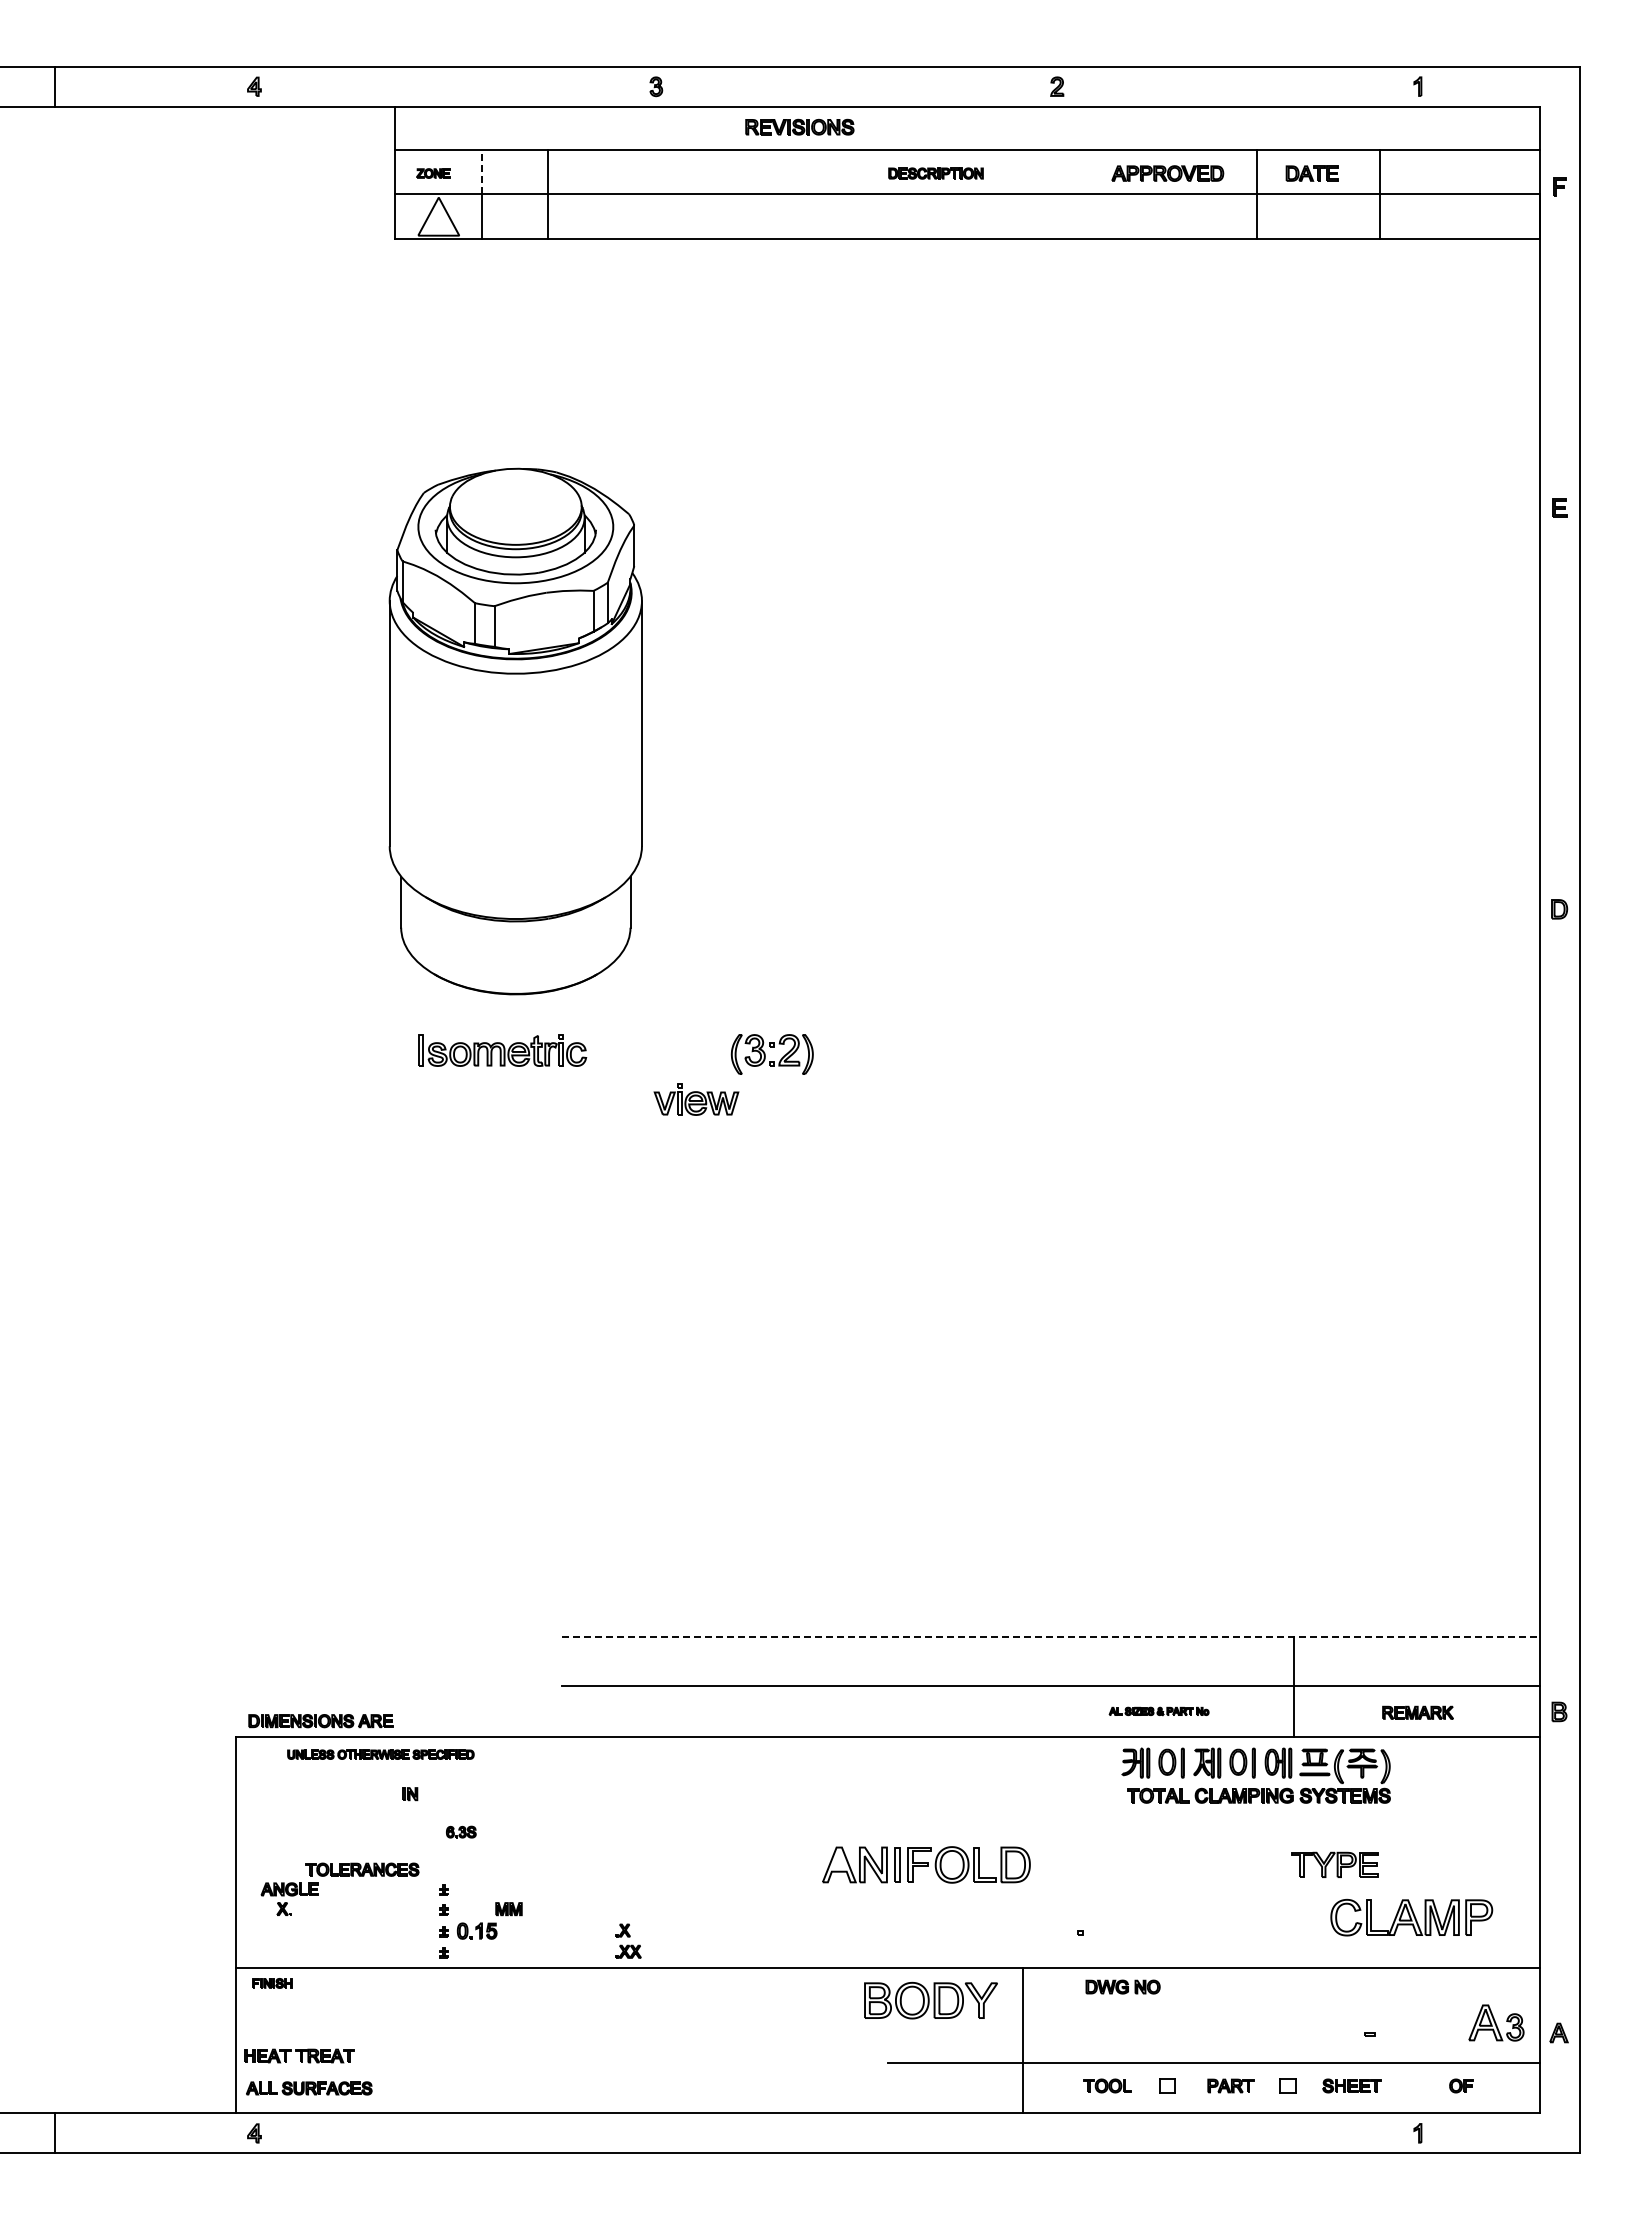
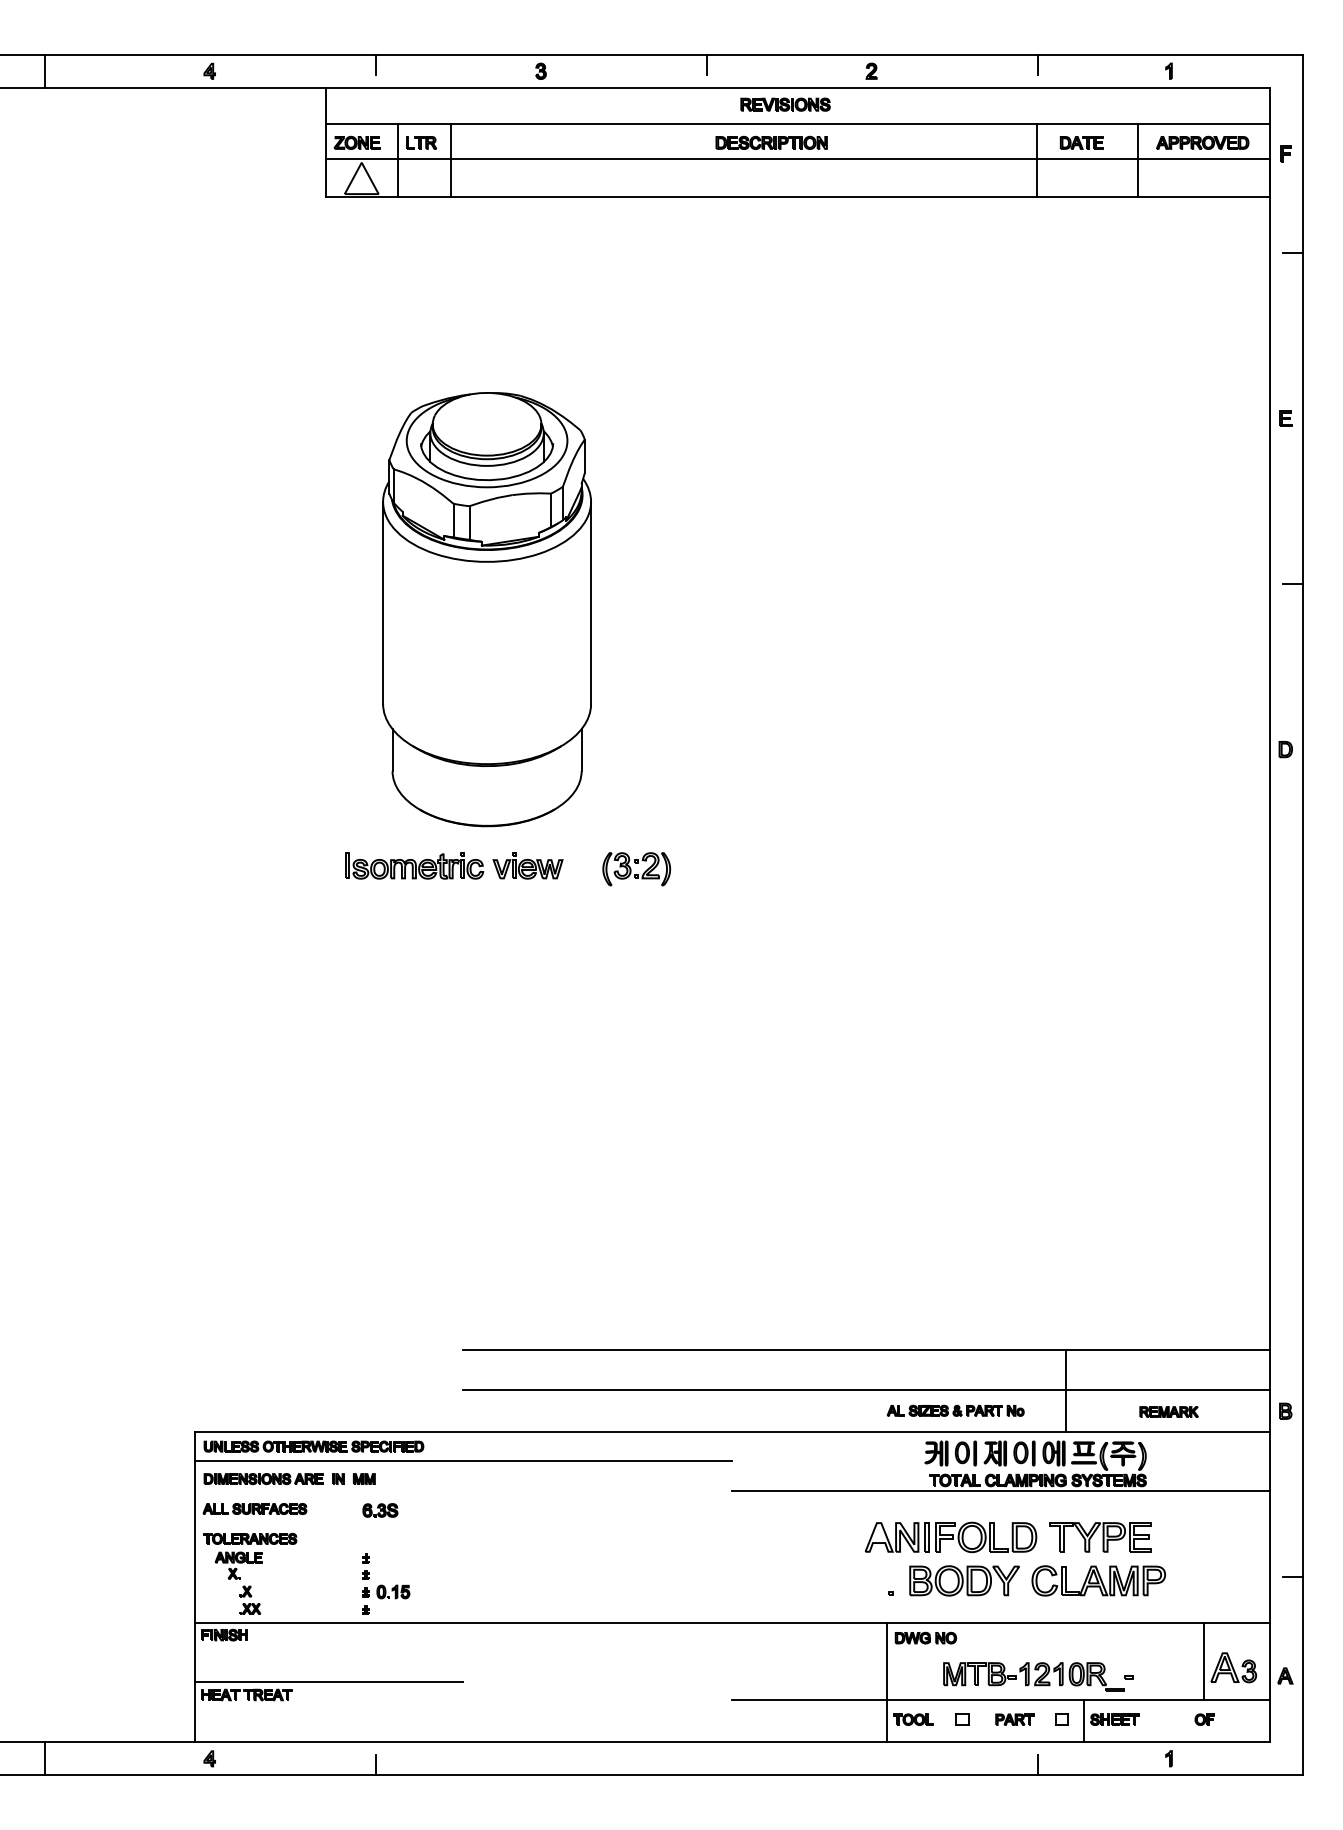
line: (456, 78) -> (376, 64), added
line: (857, 78) -> (706, 64), added
line: (1258, 78) -> (1037, 64), added
part: (799, 126) -> (785, 104), moved
line: (482, 171) -> (397, 141), dashed -> solid
part: (433, 173) -> (357, 142), size x1.67
part: (511, 173) -> (421, 142), added
part: (935, 173) -> (771, 142), size x1.43
part: (1167, 173) -> (1202, 142), moved
line: (1567, 307) -> (1292, 253), added
line: (1567, 708) -> (1292, 583), added
part: (515, 731) -> (486, 609), moved
part: (696, 1099) -> (528, 865), moved
line: (1050, 1637) -> (866, 1349), dashed -> solid
part: (1158, 1711) -> (955, 1410), size x1.67
part: (320, 1721) -> (263, 1479), moved
part: (380, 1754) -> (313, 1446), size x1.43
line: (561, 1772) -> (462, 1461), added
line: (1213, 1809) -> (1000, 1491), added
part: (460, 1831) -> (379, 1509), size x1.43
part: (926, 1864) -> (951, 1537), moved
part: (1335, 1864) -> (1101, 1537), size x1.43
part: (362, 1869) -> (250, 1538), moved
part: (508, 1909) -> (363, 1479), moved
line: (1567, 1912) -> (1292, 1576), added
part: (1411, 1917) -> (1098, 1580), moved
part: (628, 1940) -> (250, 1599), moved
part: (272, 1983) -> (224, 1635), size x1.43
part: (930, 2000) -> (964, 1580), moved
line: (1460, 2015) -> (1204, 1661), added
part: (1253, 2034) -> (1033, 1677), added
line: (398, 2040) -> (328, 1682), added
line: (1023, 2040) -> (887, 1682), moved
line: (1315, 2087) -> (1084, 1720), added
part: (309, 2088) -> (255, 1509), moved
line: (456, 2141) -> (376, 1765), added
line: (1258, 2141) -> (1037, 1765), added

